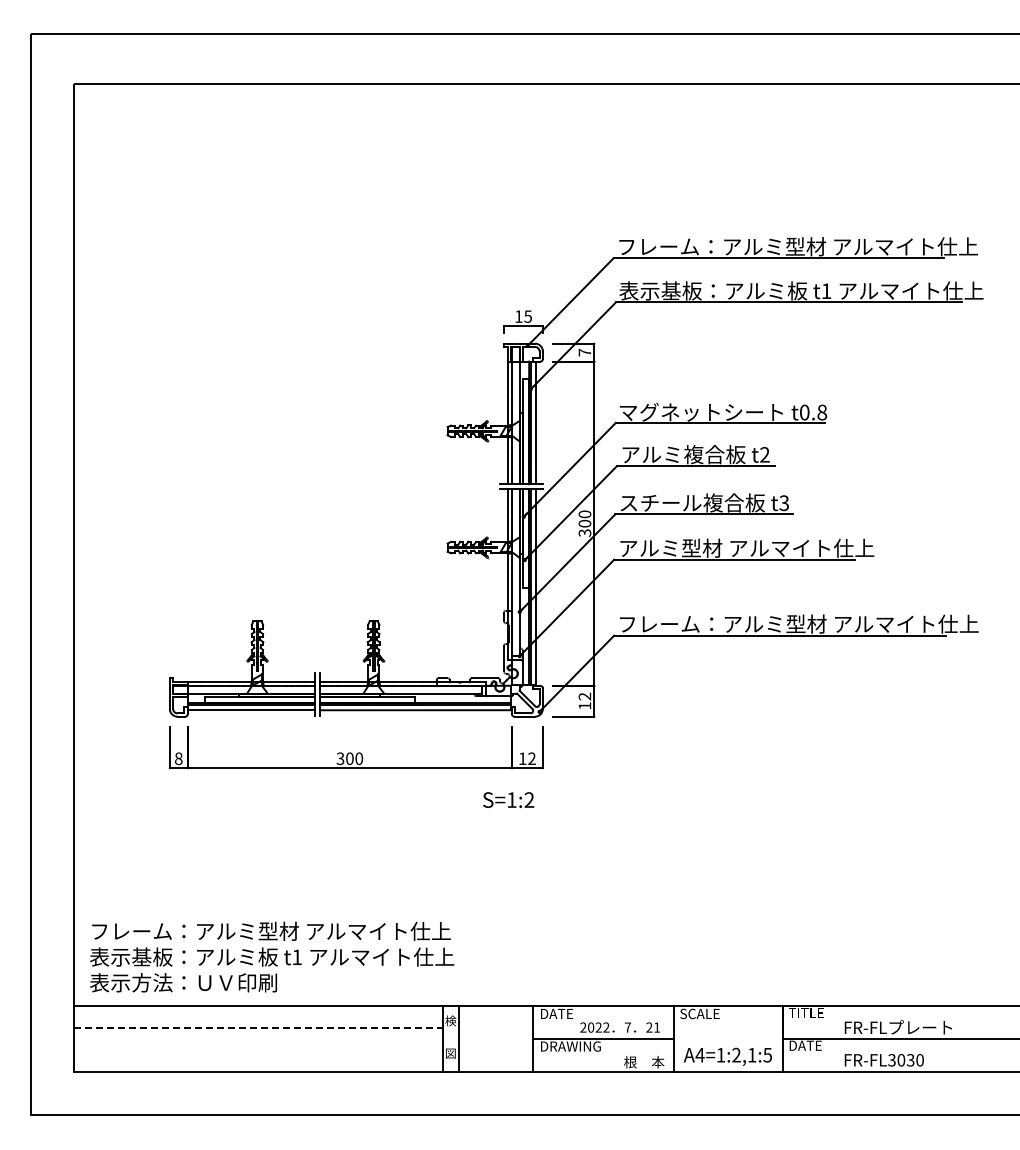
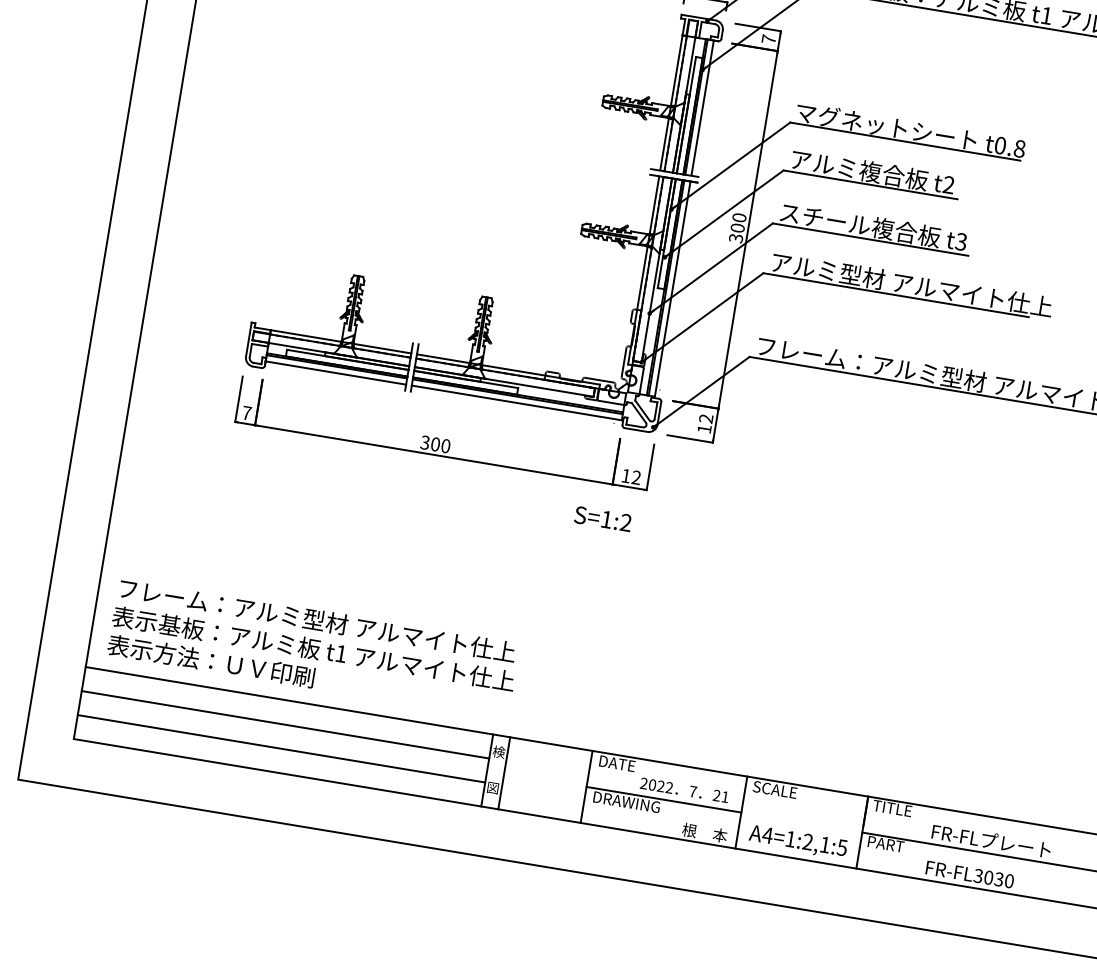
text: (178, 758) -> (246, 412), 8 -> 7
line: (258, 1028) -> (285, 725), dashed -> solid
text: (806, 1045) -> (886, 844), DATE -> PART
line: (258, 1049) -> (281, 748), added

